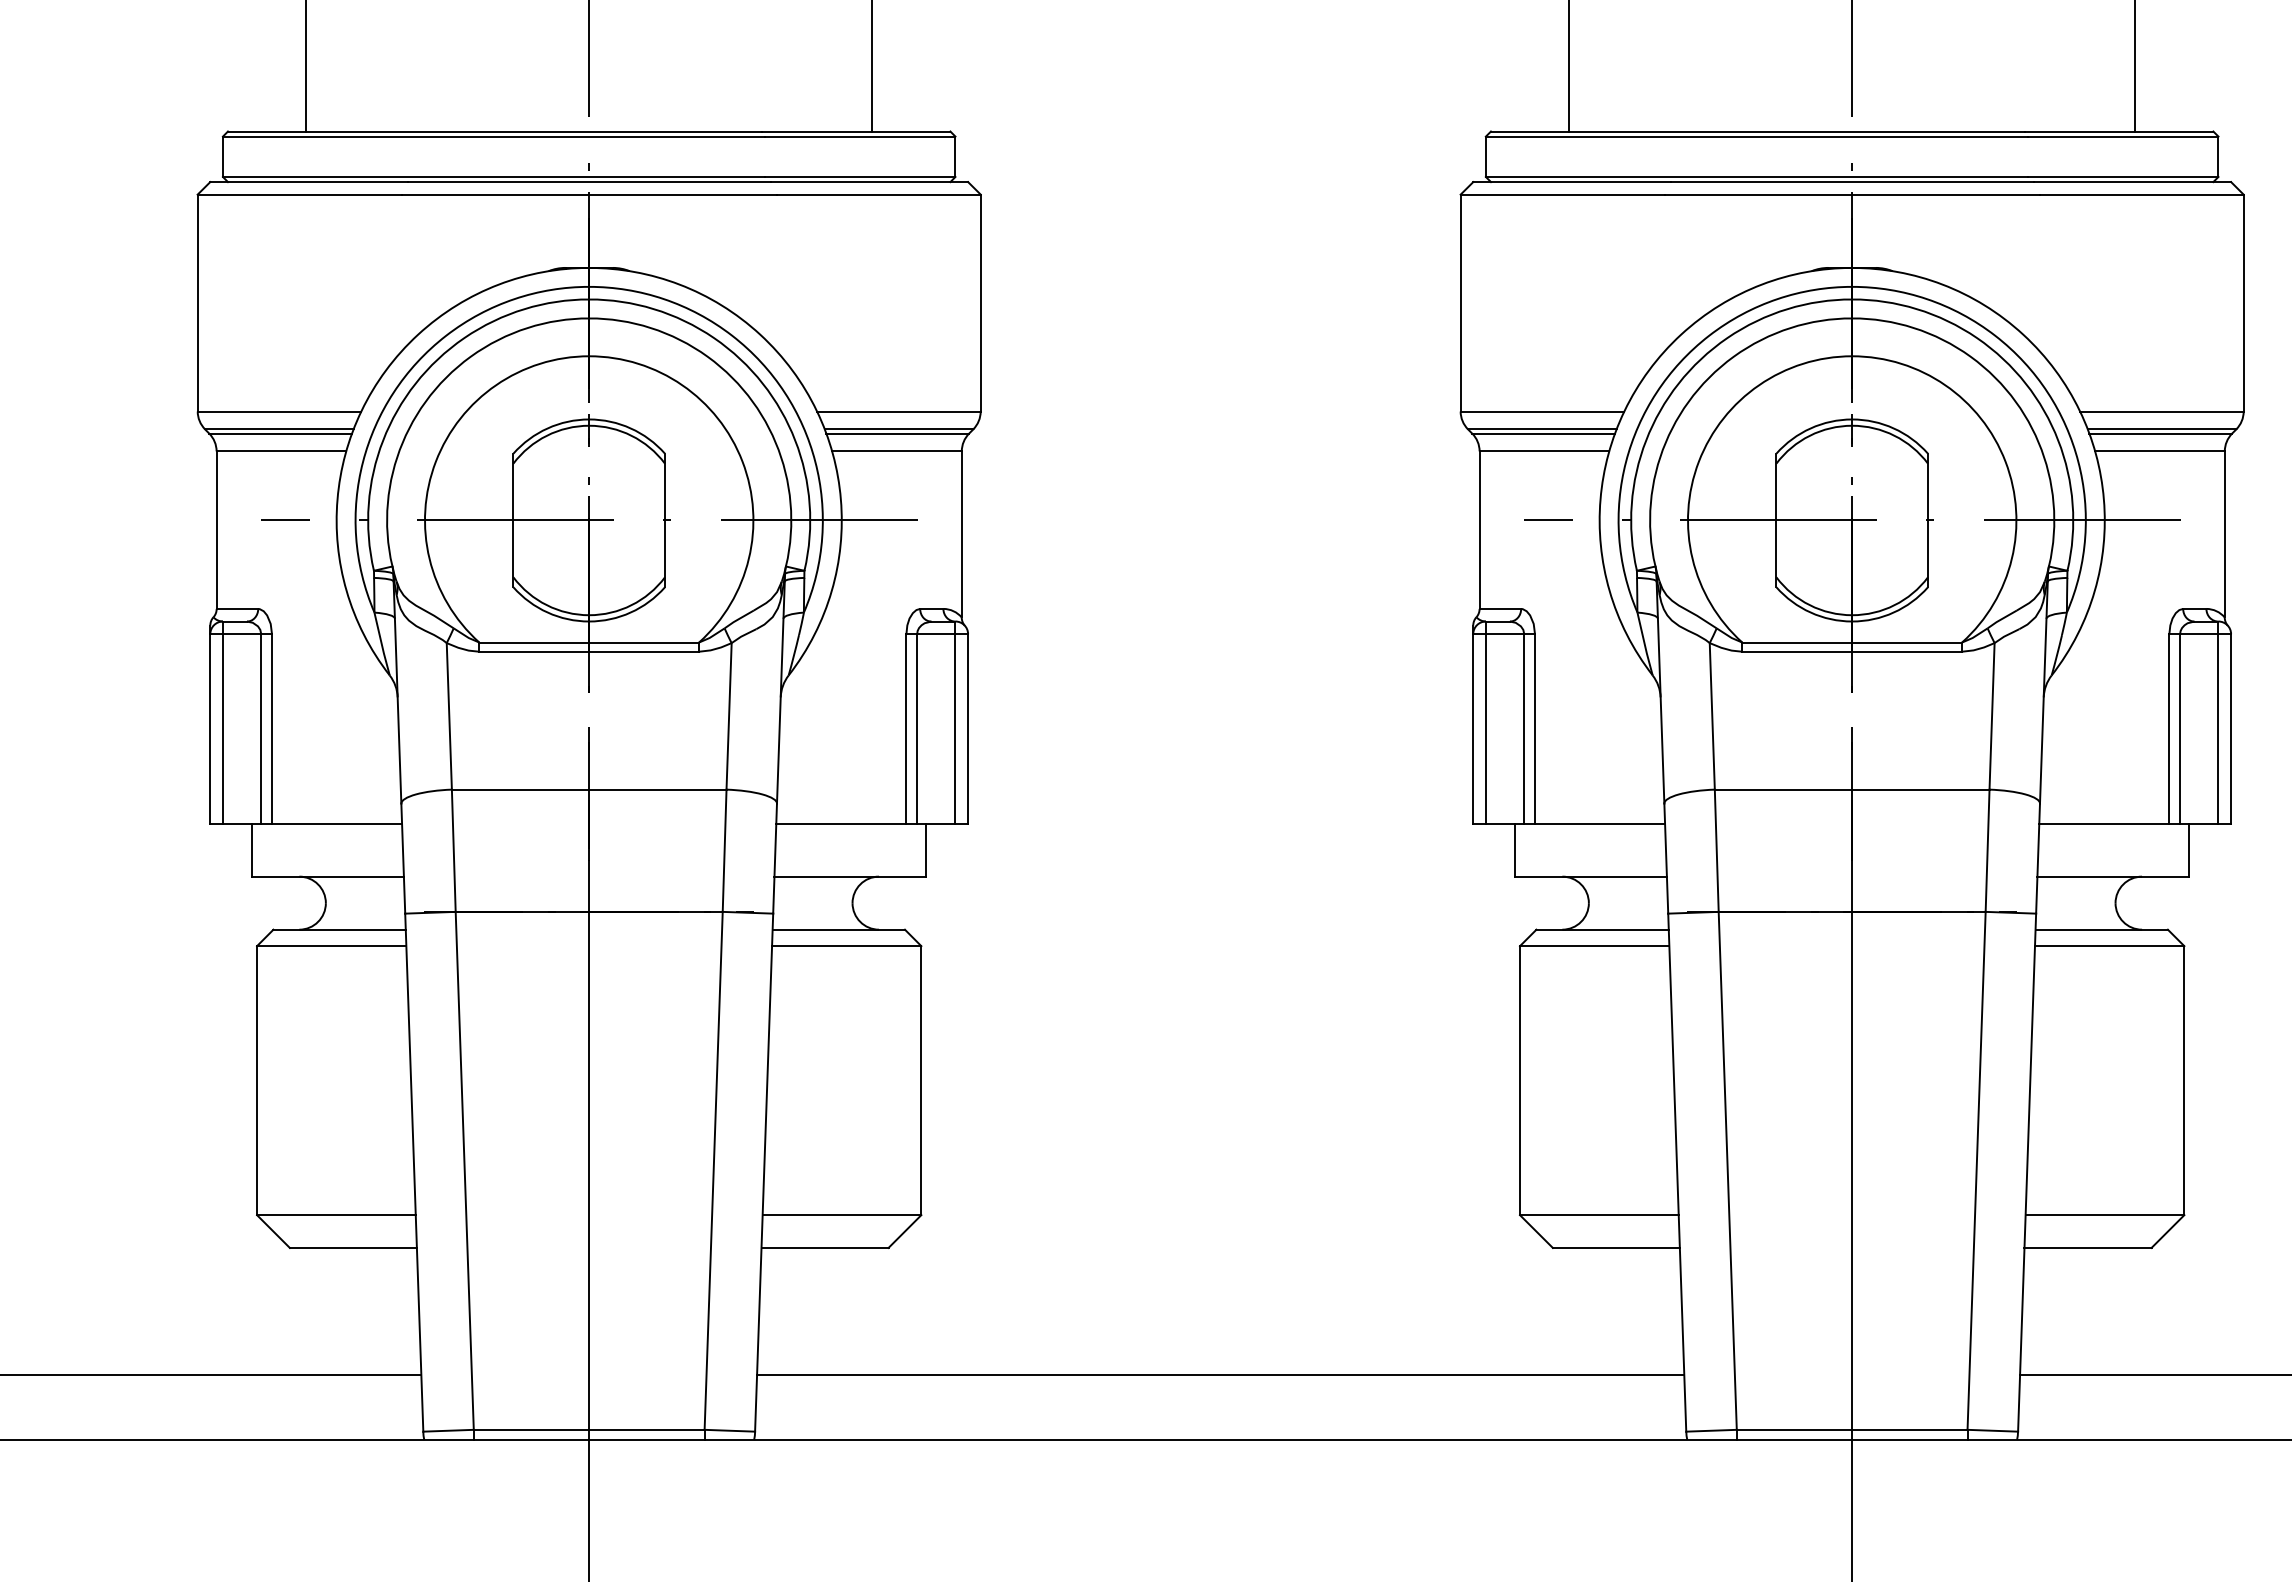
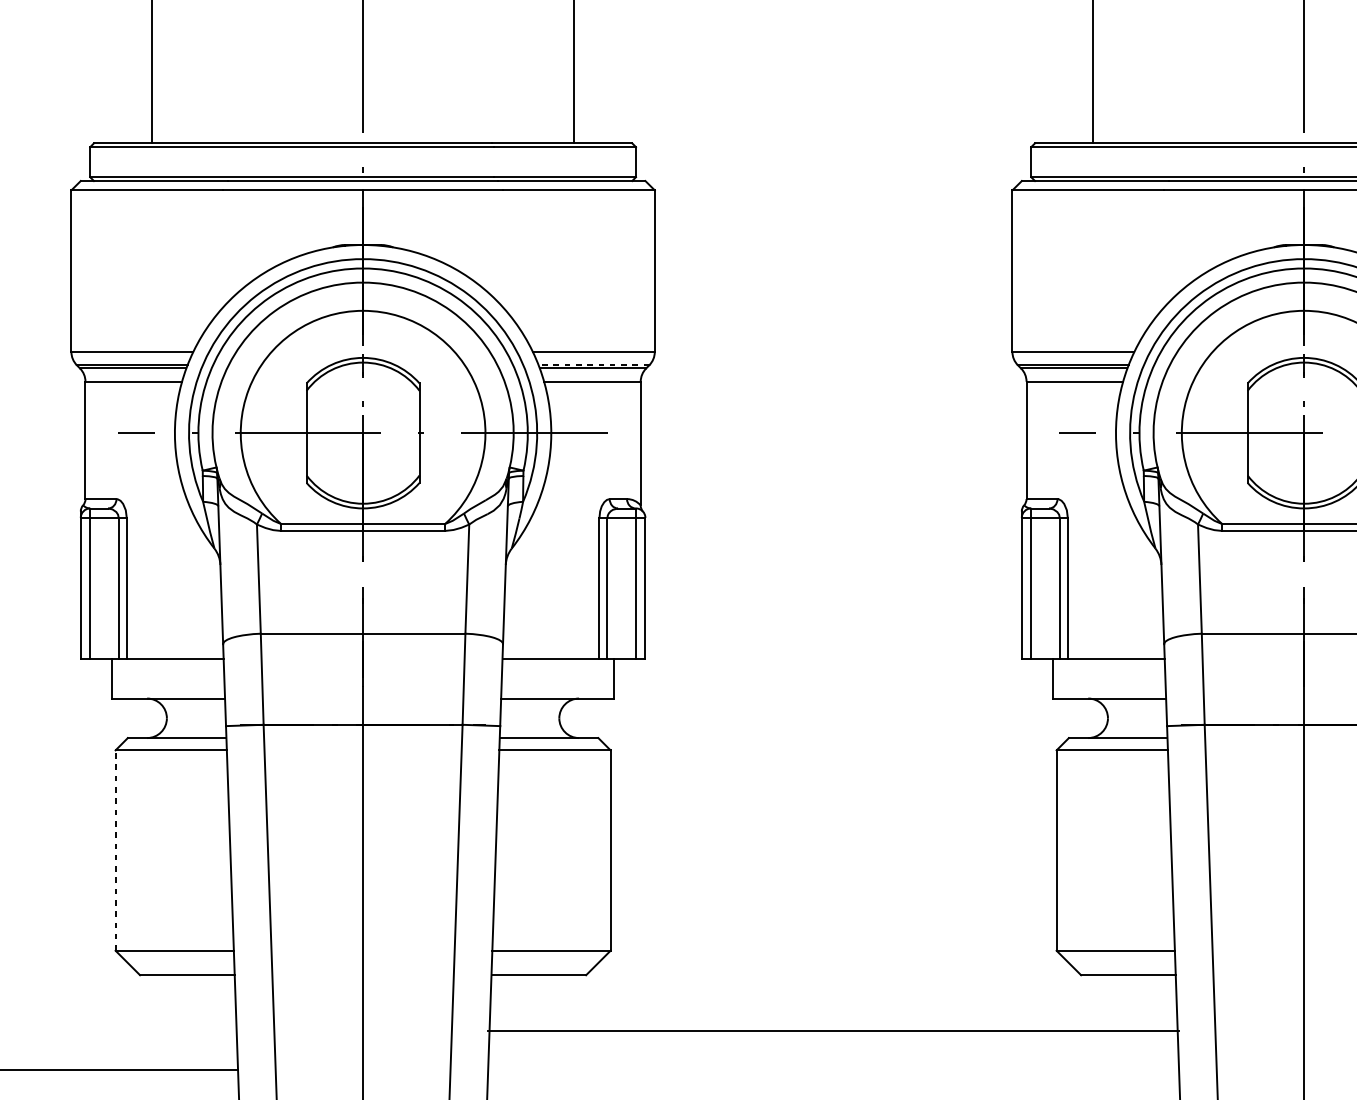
line: (898, 429) -> (593, 365), solid -> dashed
line: (257, 1080) -> (115, 850), solid -> dashed
line: (1220, 1374) -> (833, 1030), moved

